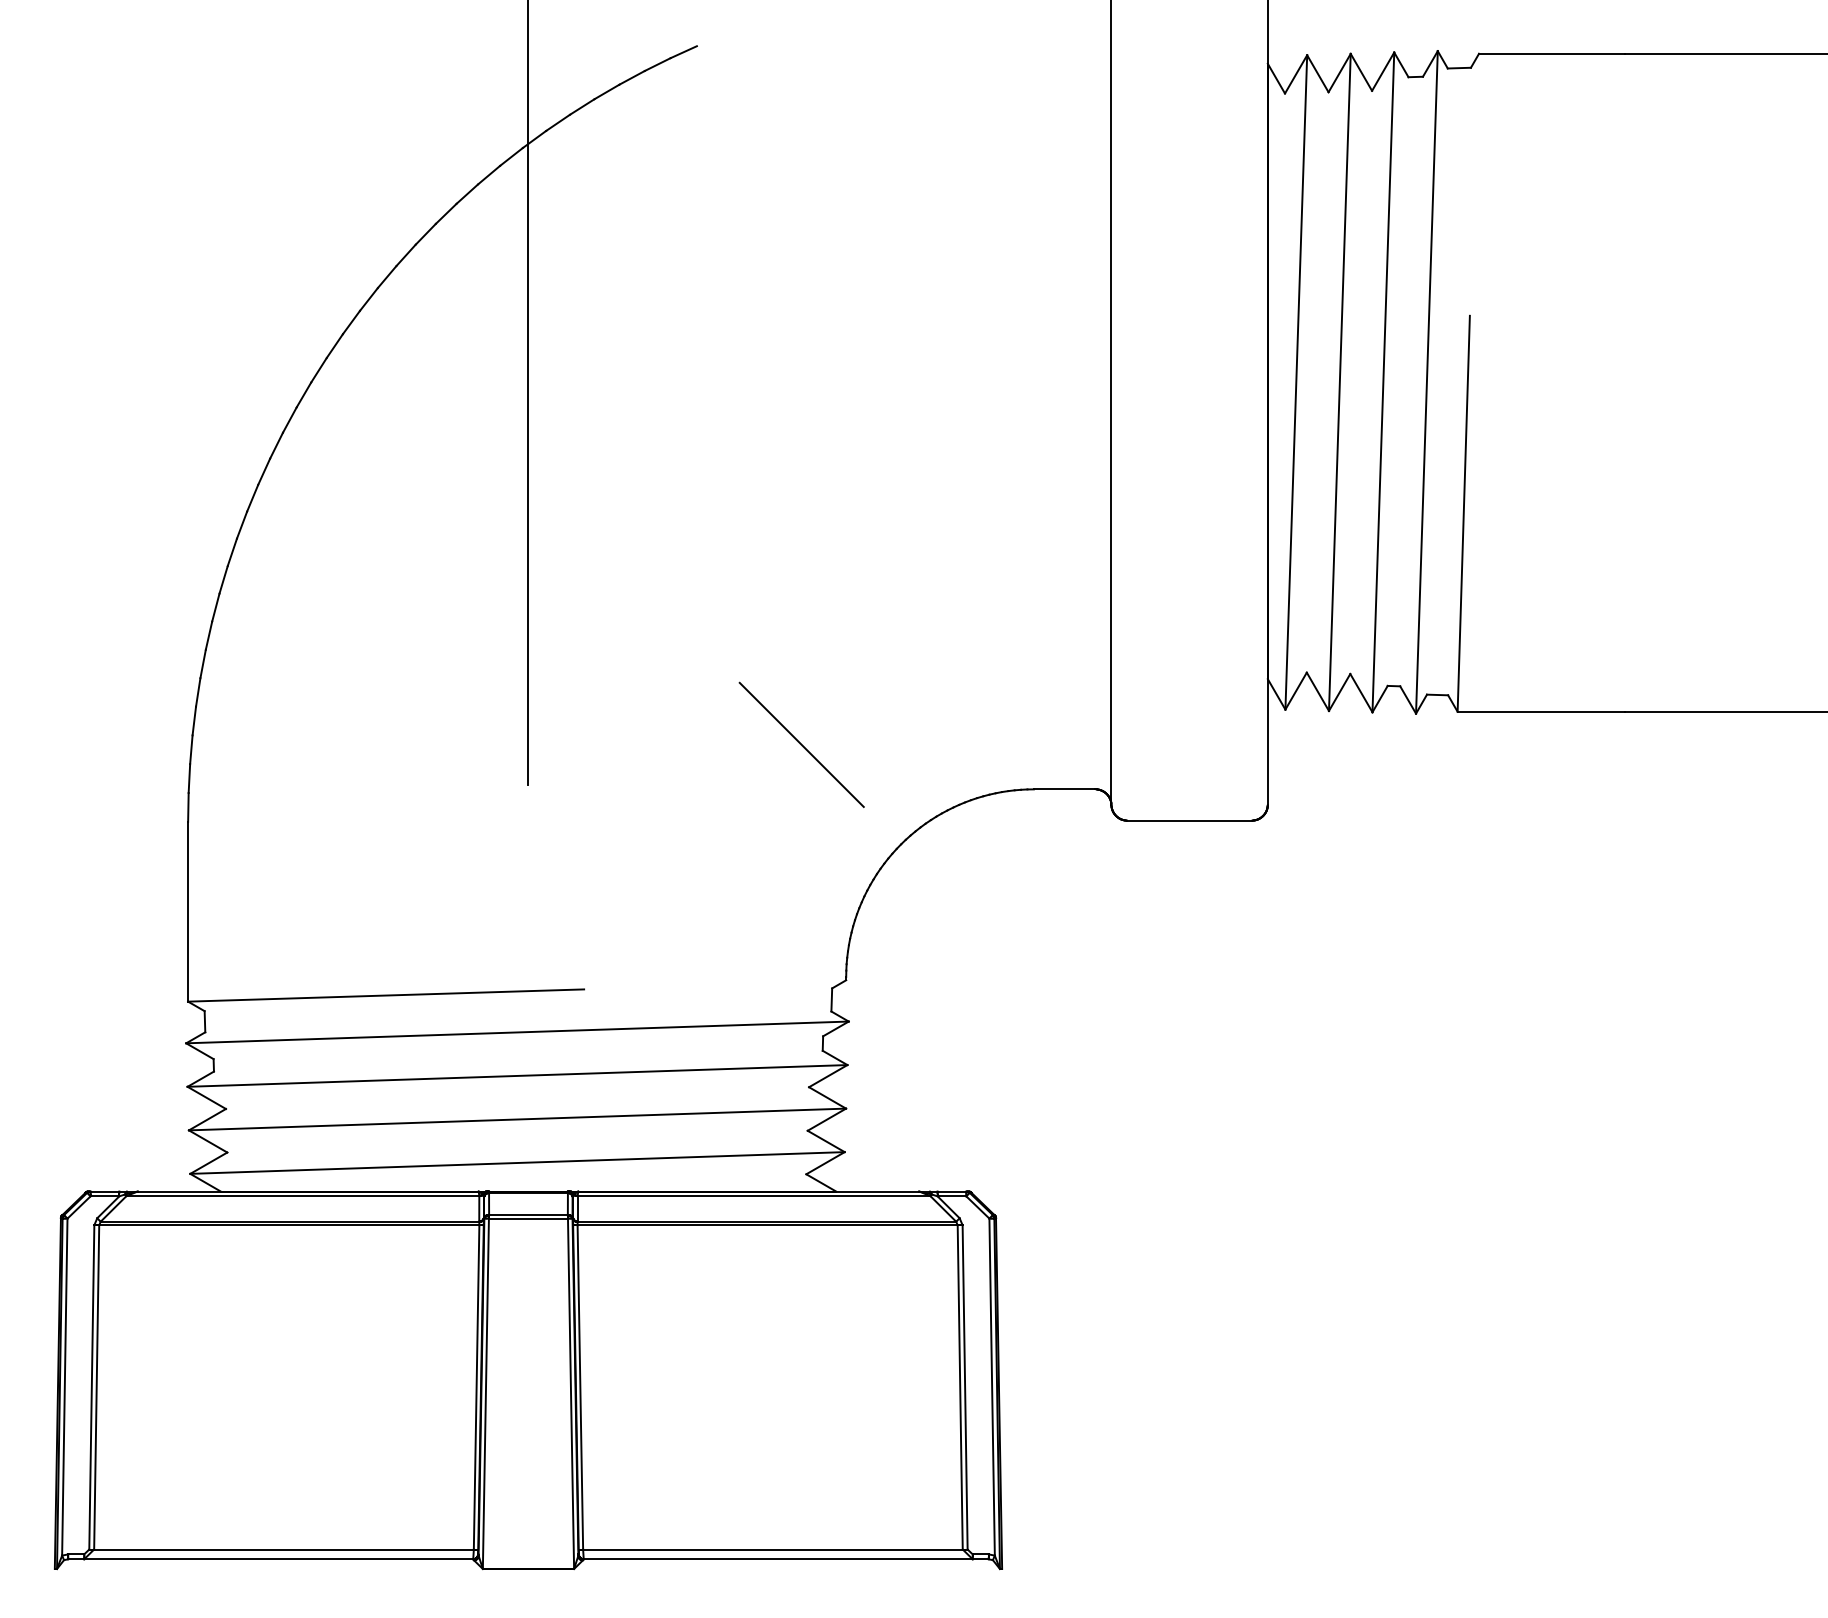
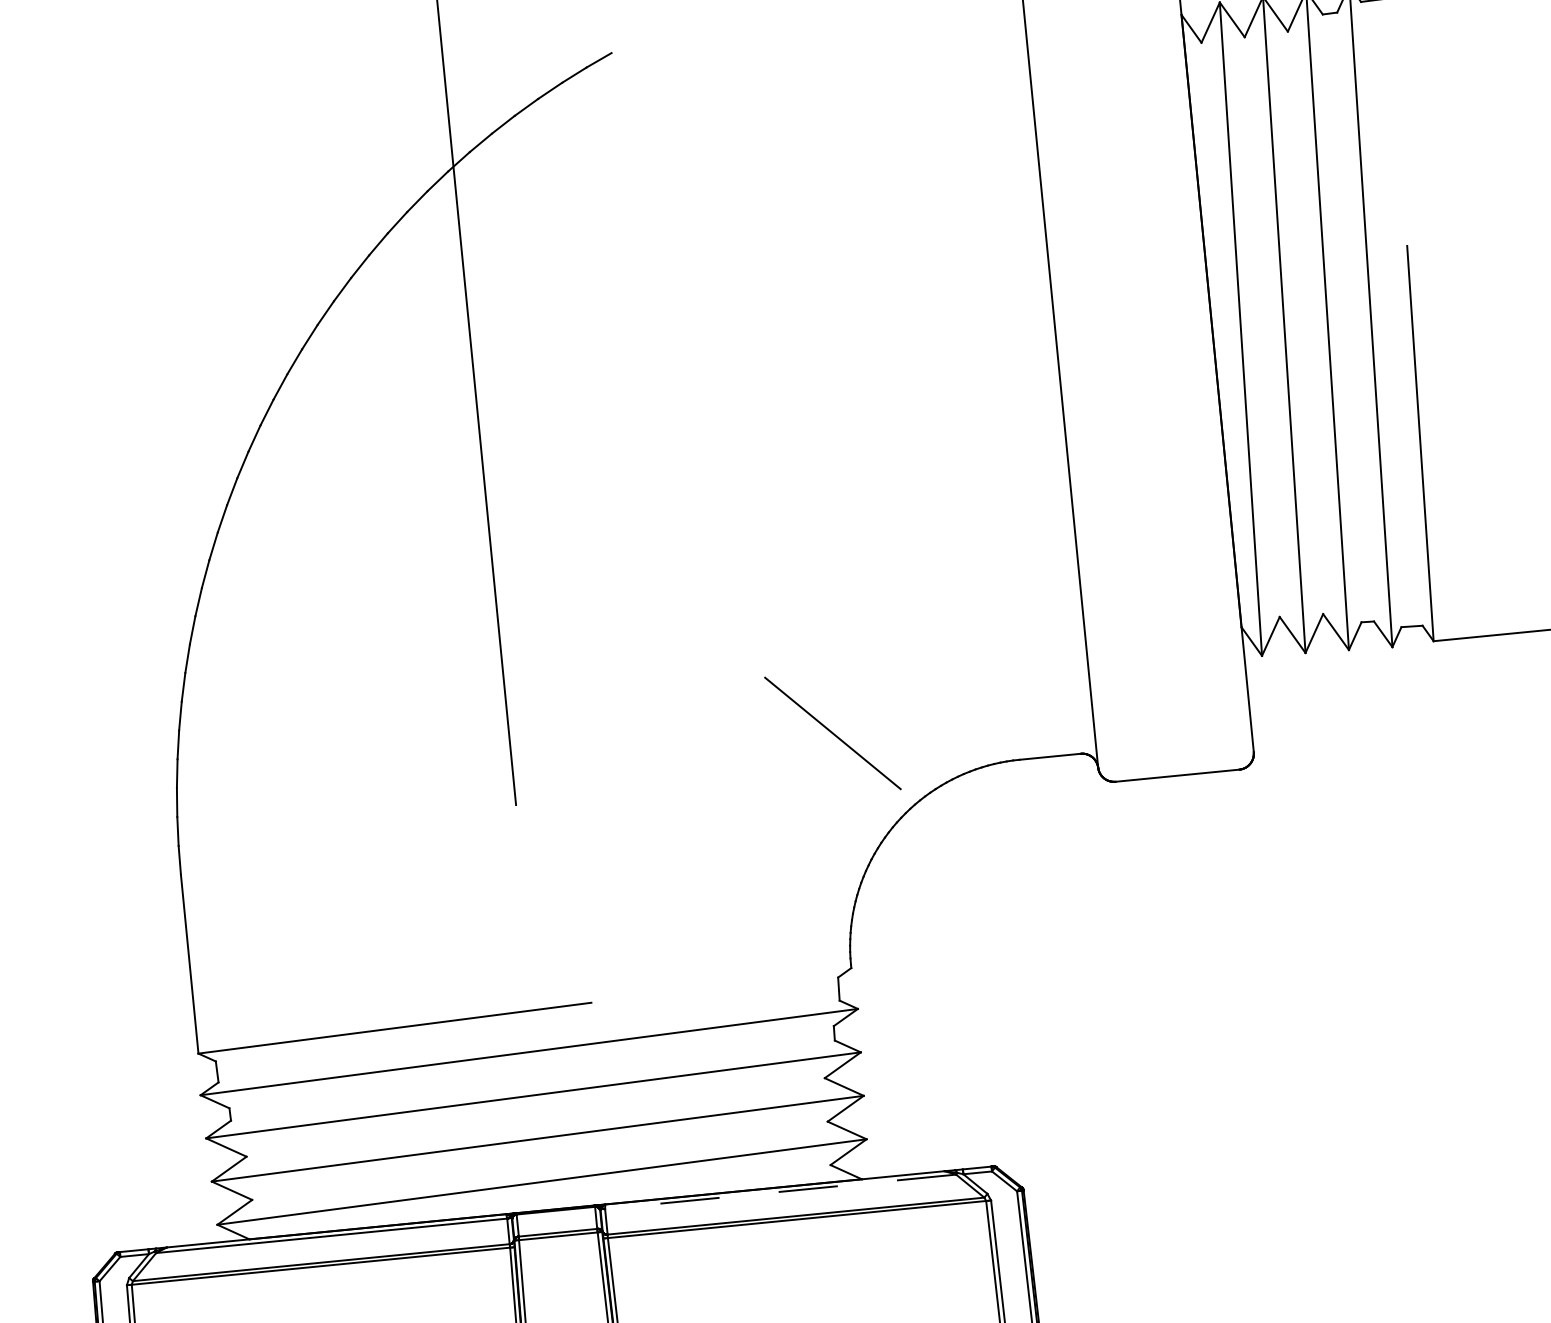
line: (801, 744) -> (832, 733), moved
line: (753, 1196) -> (780, 1192), solid -> dashed

